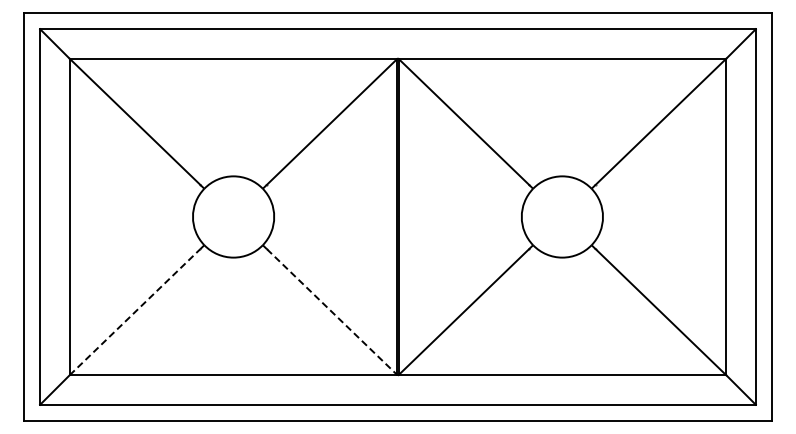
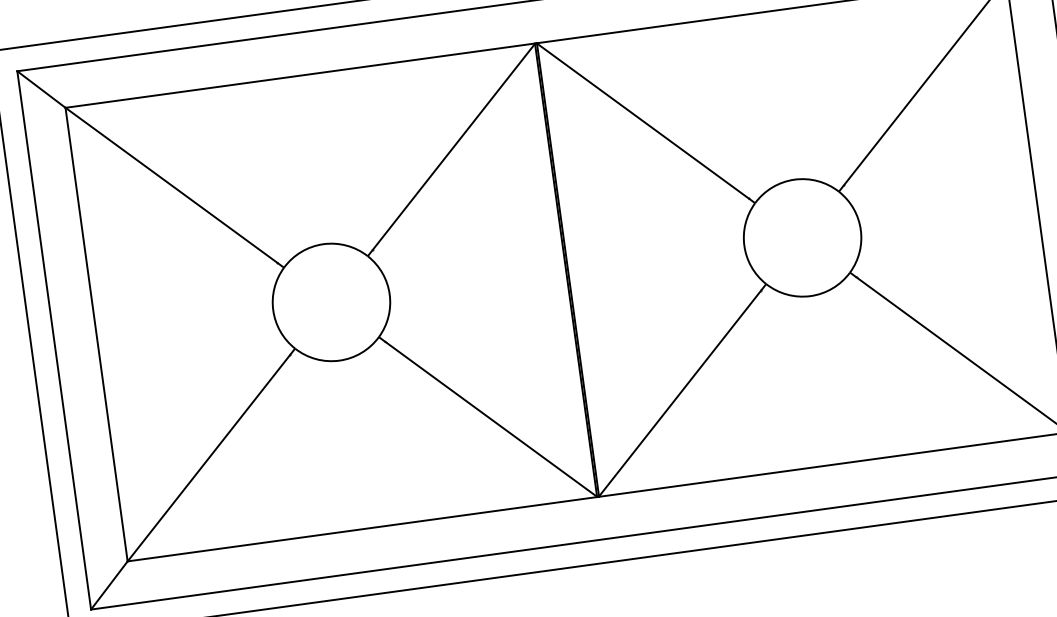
line: (135, 312) -> (209, 458), dashed -> solid
line: (332, 312) -> (491, 419), dashed -> solid

